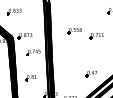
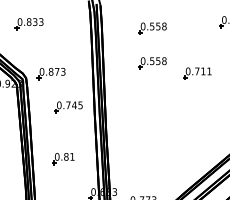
part: (74, 14) -> (151, 29), added
part: (90, 74) -> (184, 152), removed

